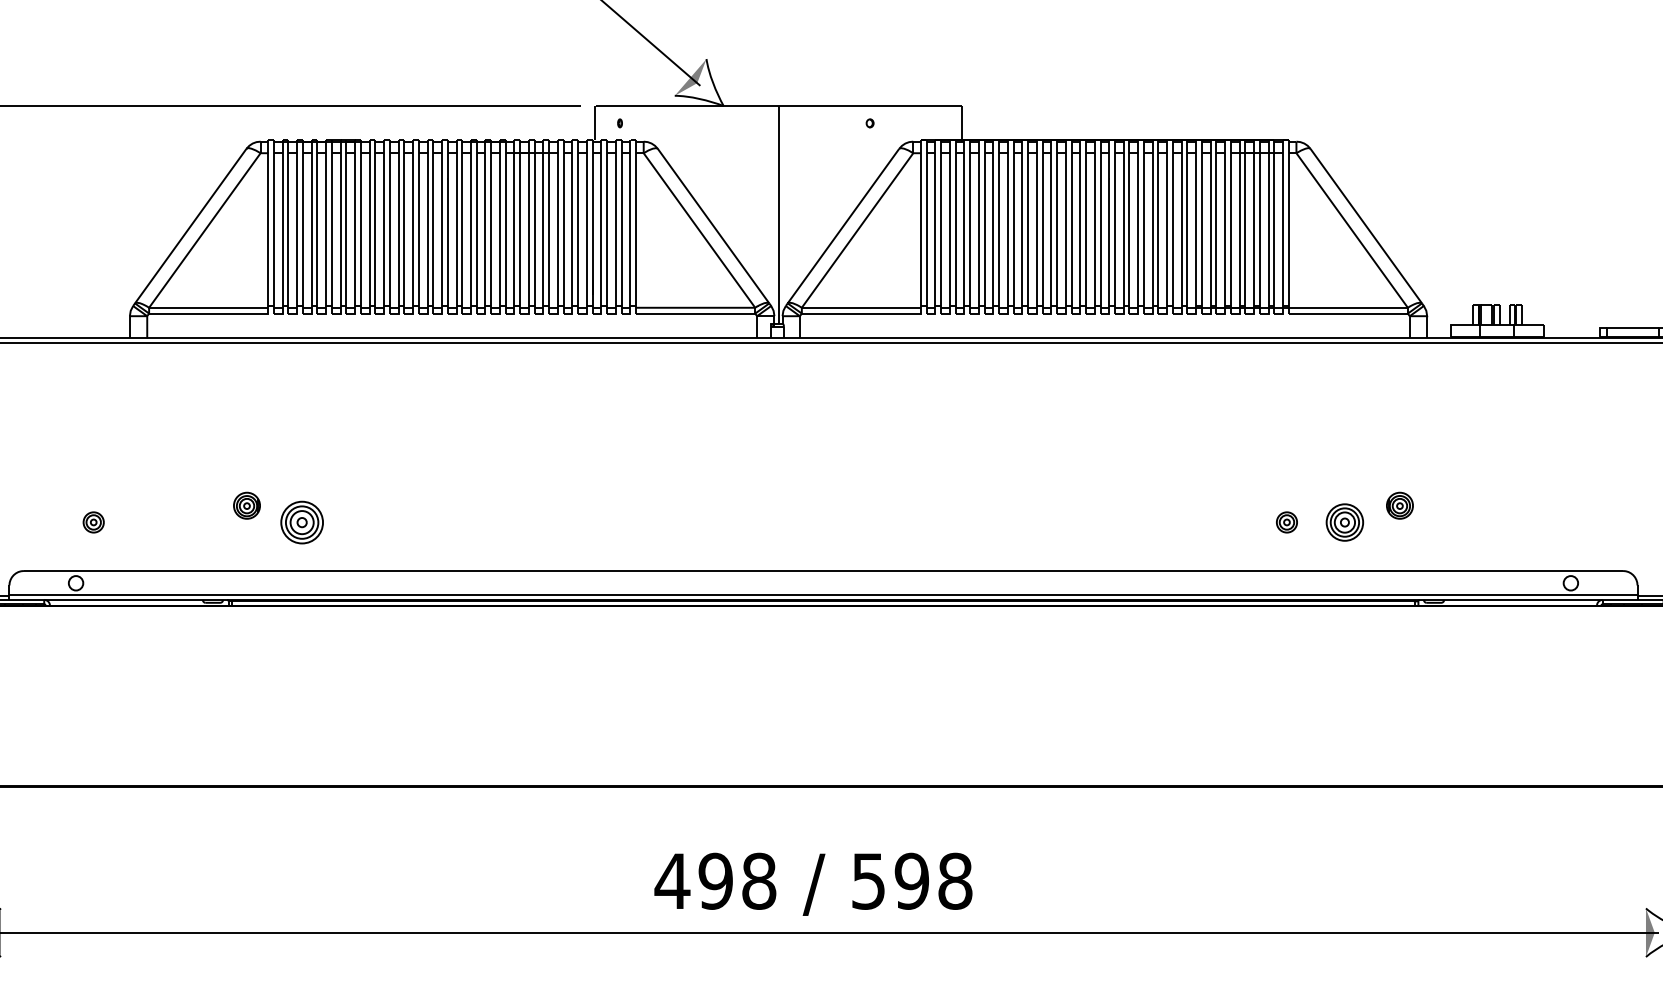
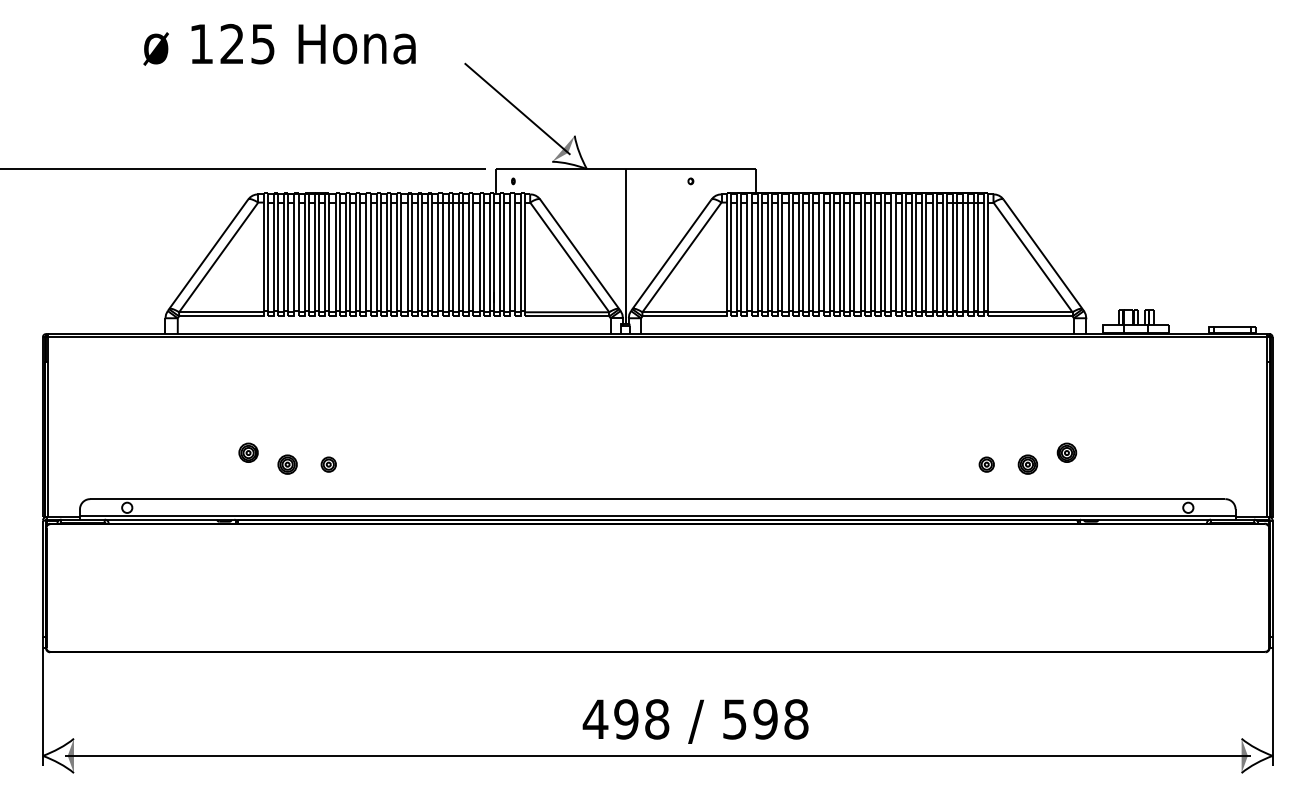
part: (93, 522) -> (328, 464), moved
part: (301, 522) -> (287, 464), size x0.62
part: (1344, 522) -> (1027, 464), size x0.71
text: (813, 884) -> (695, 721), moved

